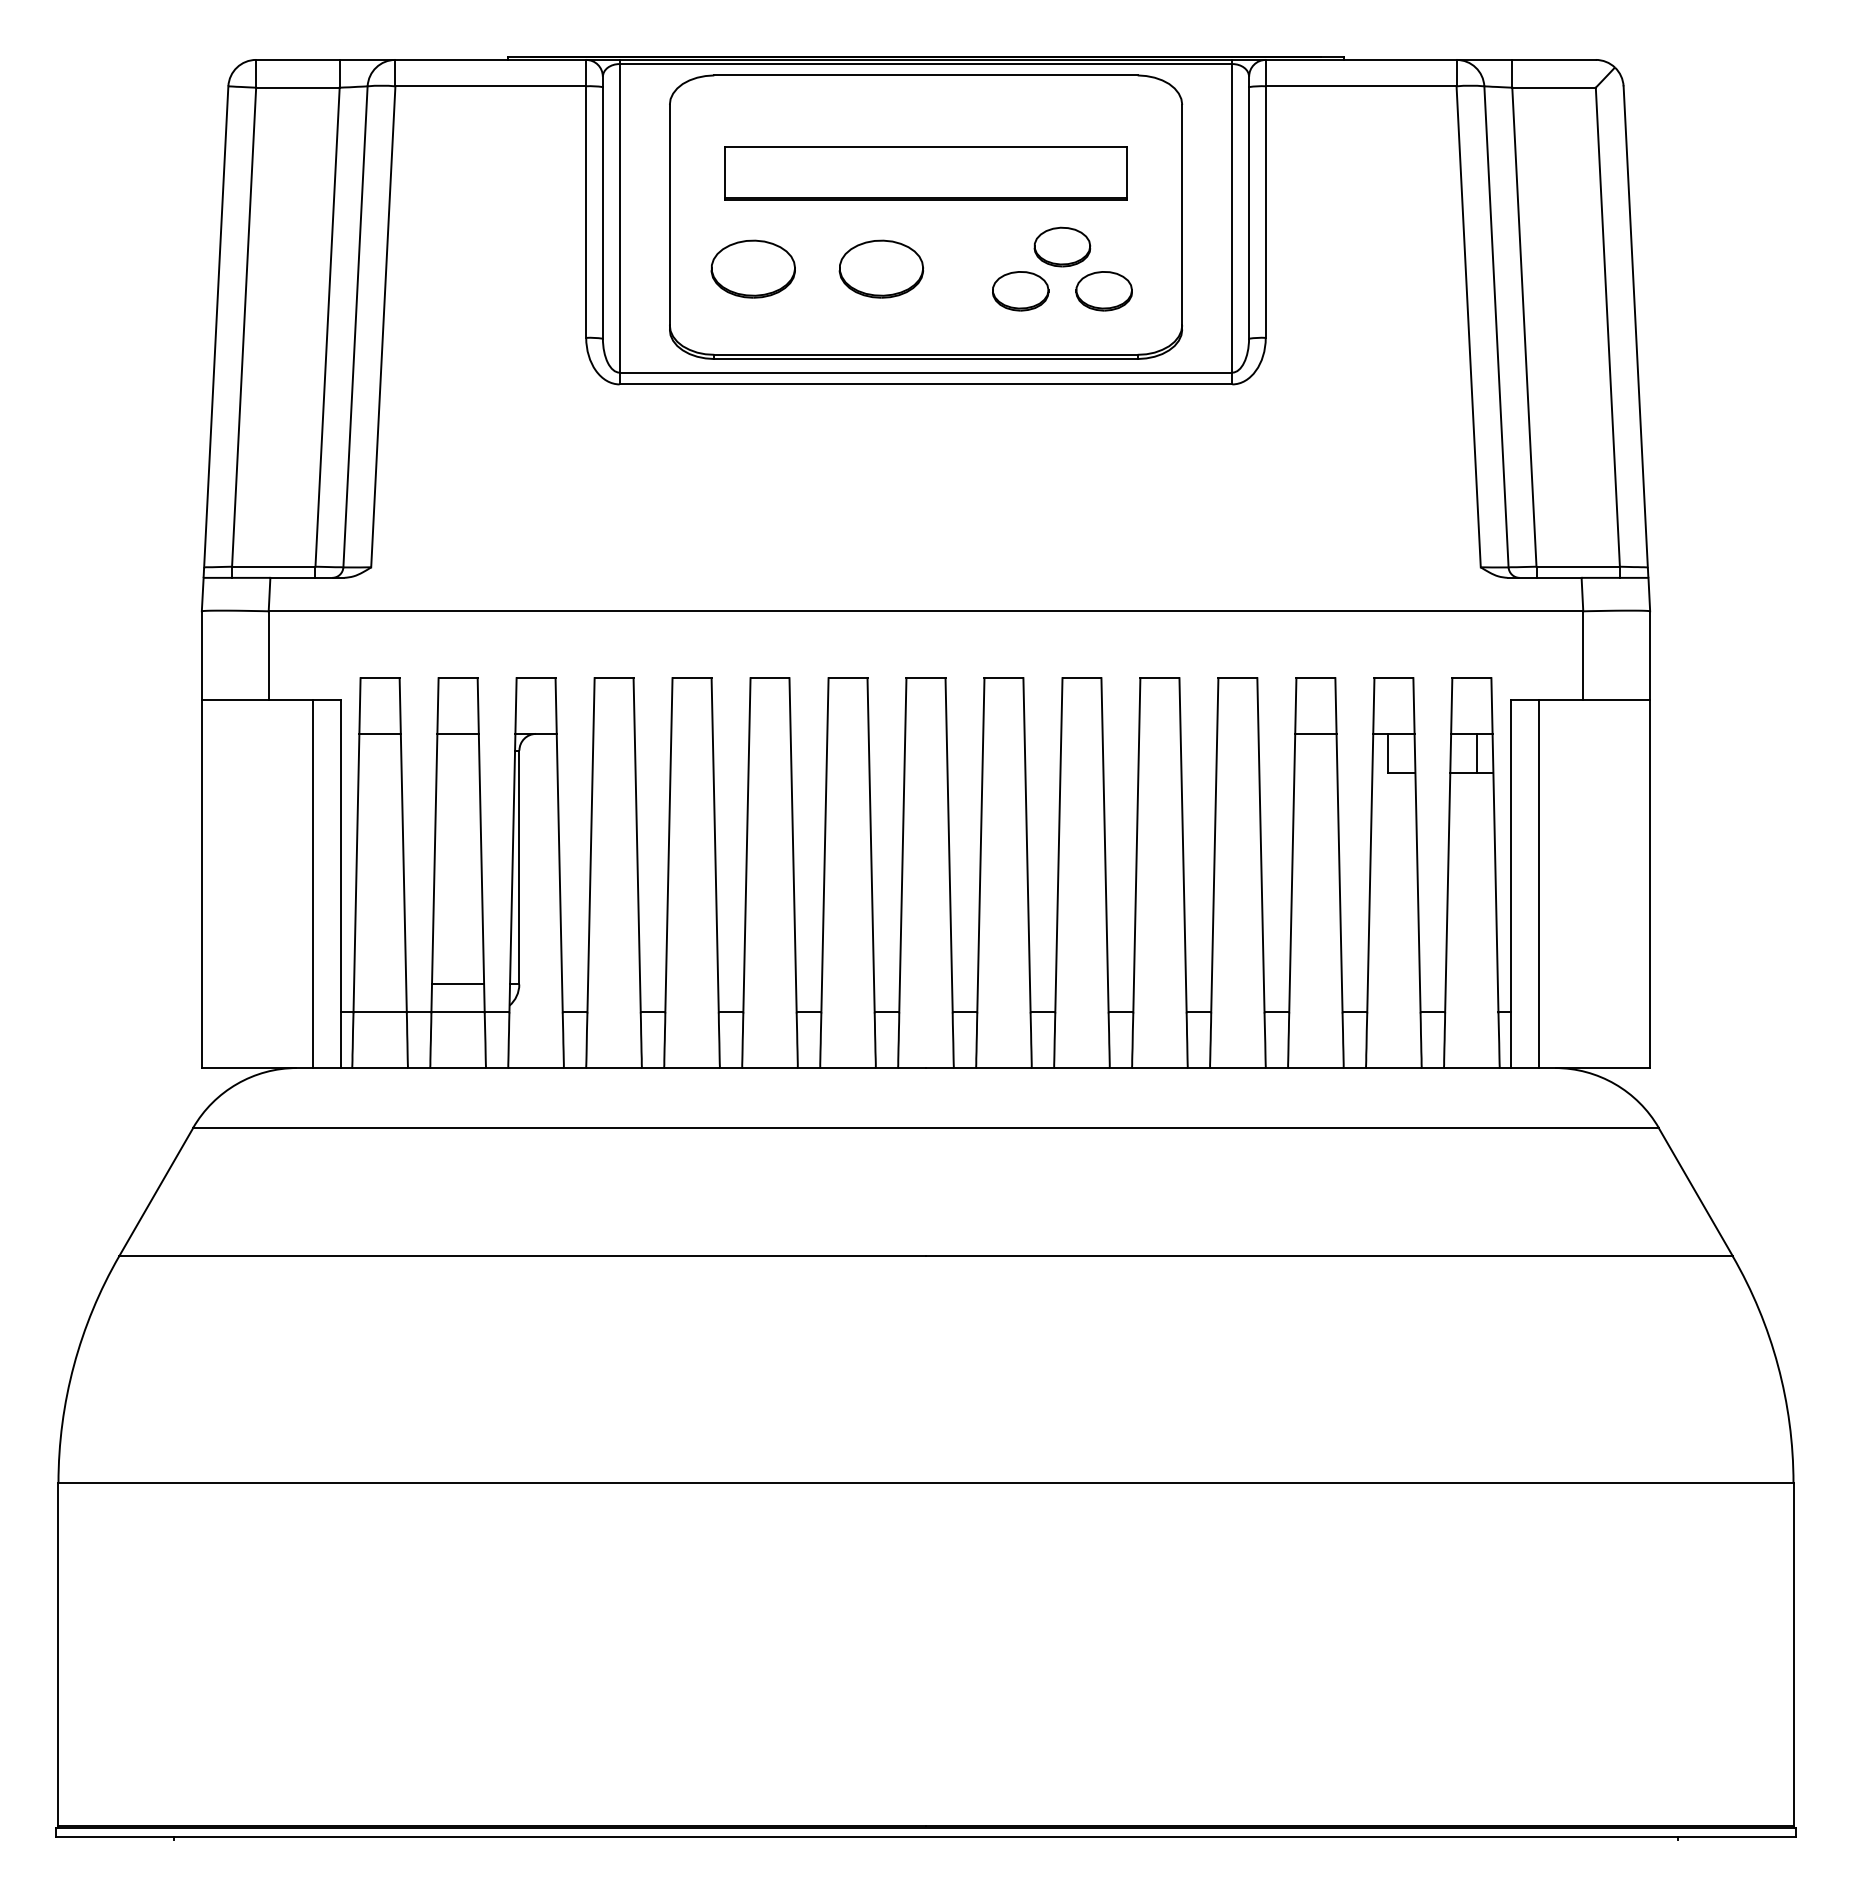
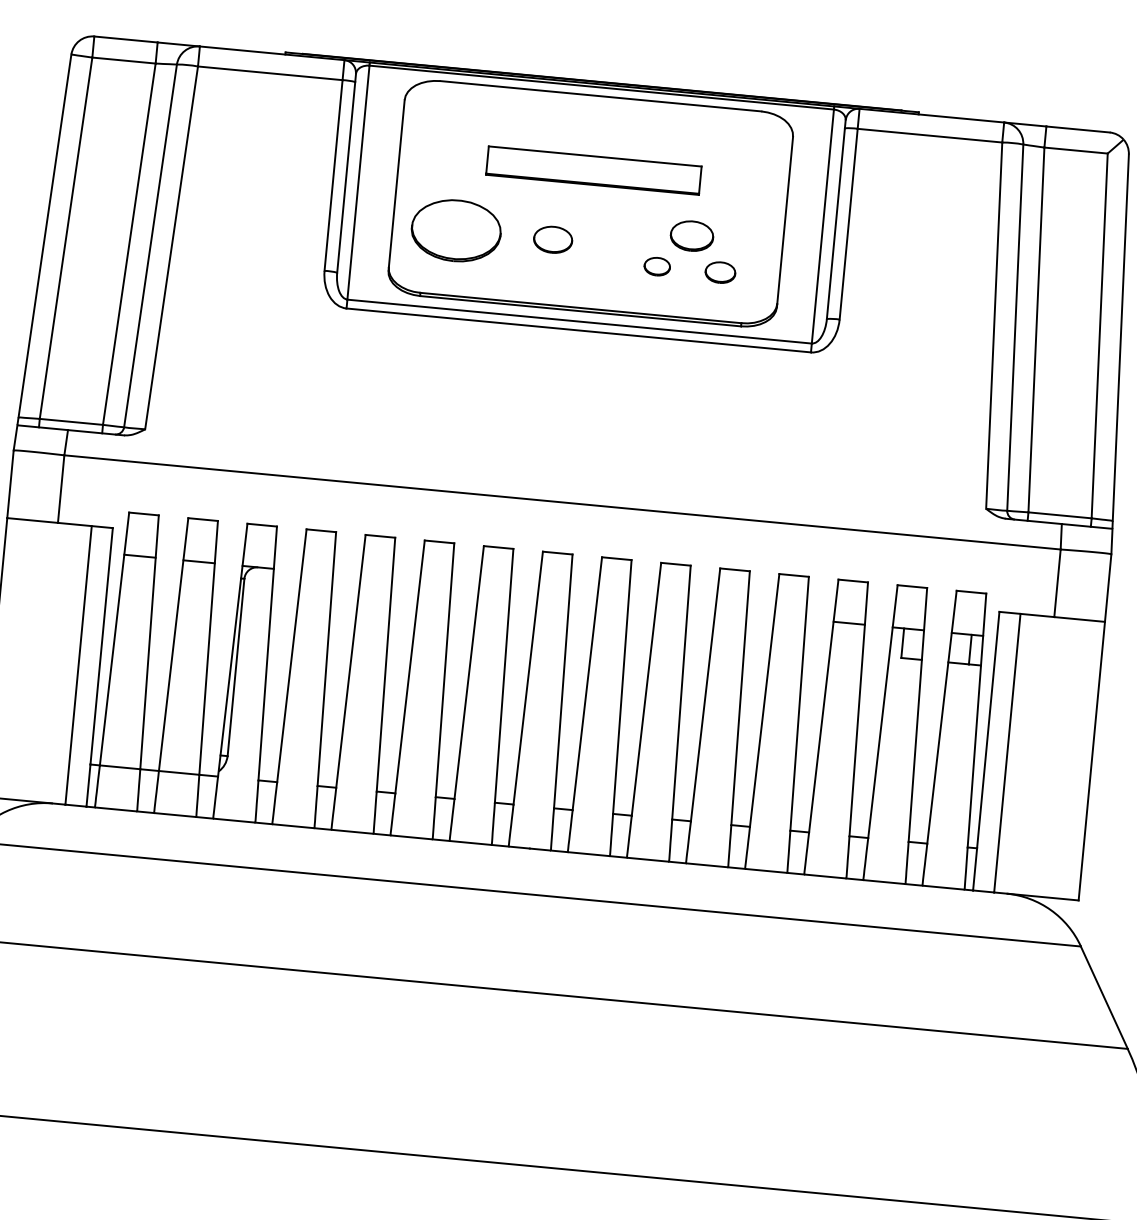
part: (925, 173) -> (593, 170), size x0.7
part: (752, 268) -> (455, 230), size x1.4
part: (880, 268) -> (552, 239), size x0.6
part: (1020, 291) -> (657, 266), size x0.6
part: (1103, 291) -> (719, 272), size x0.7
line: (458, 984) -> (181, 751), removed

